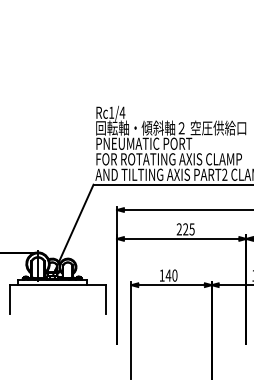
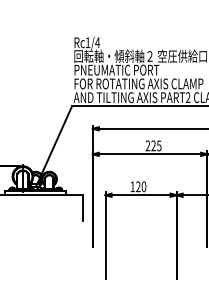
text: (168, 275) -> (138, 186), 140 -> 120

